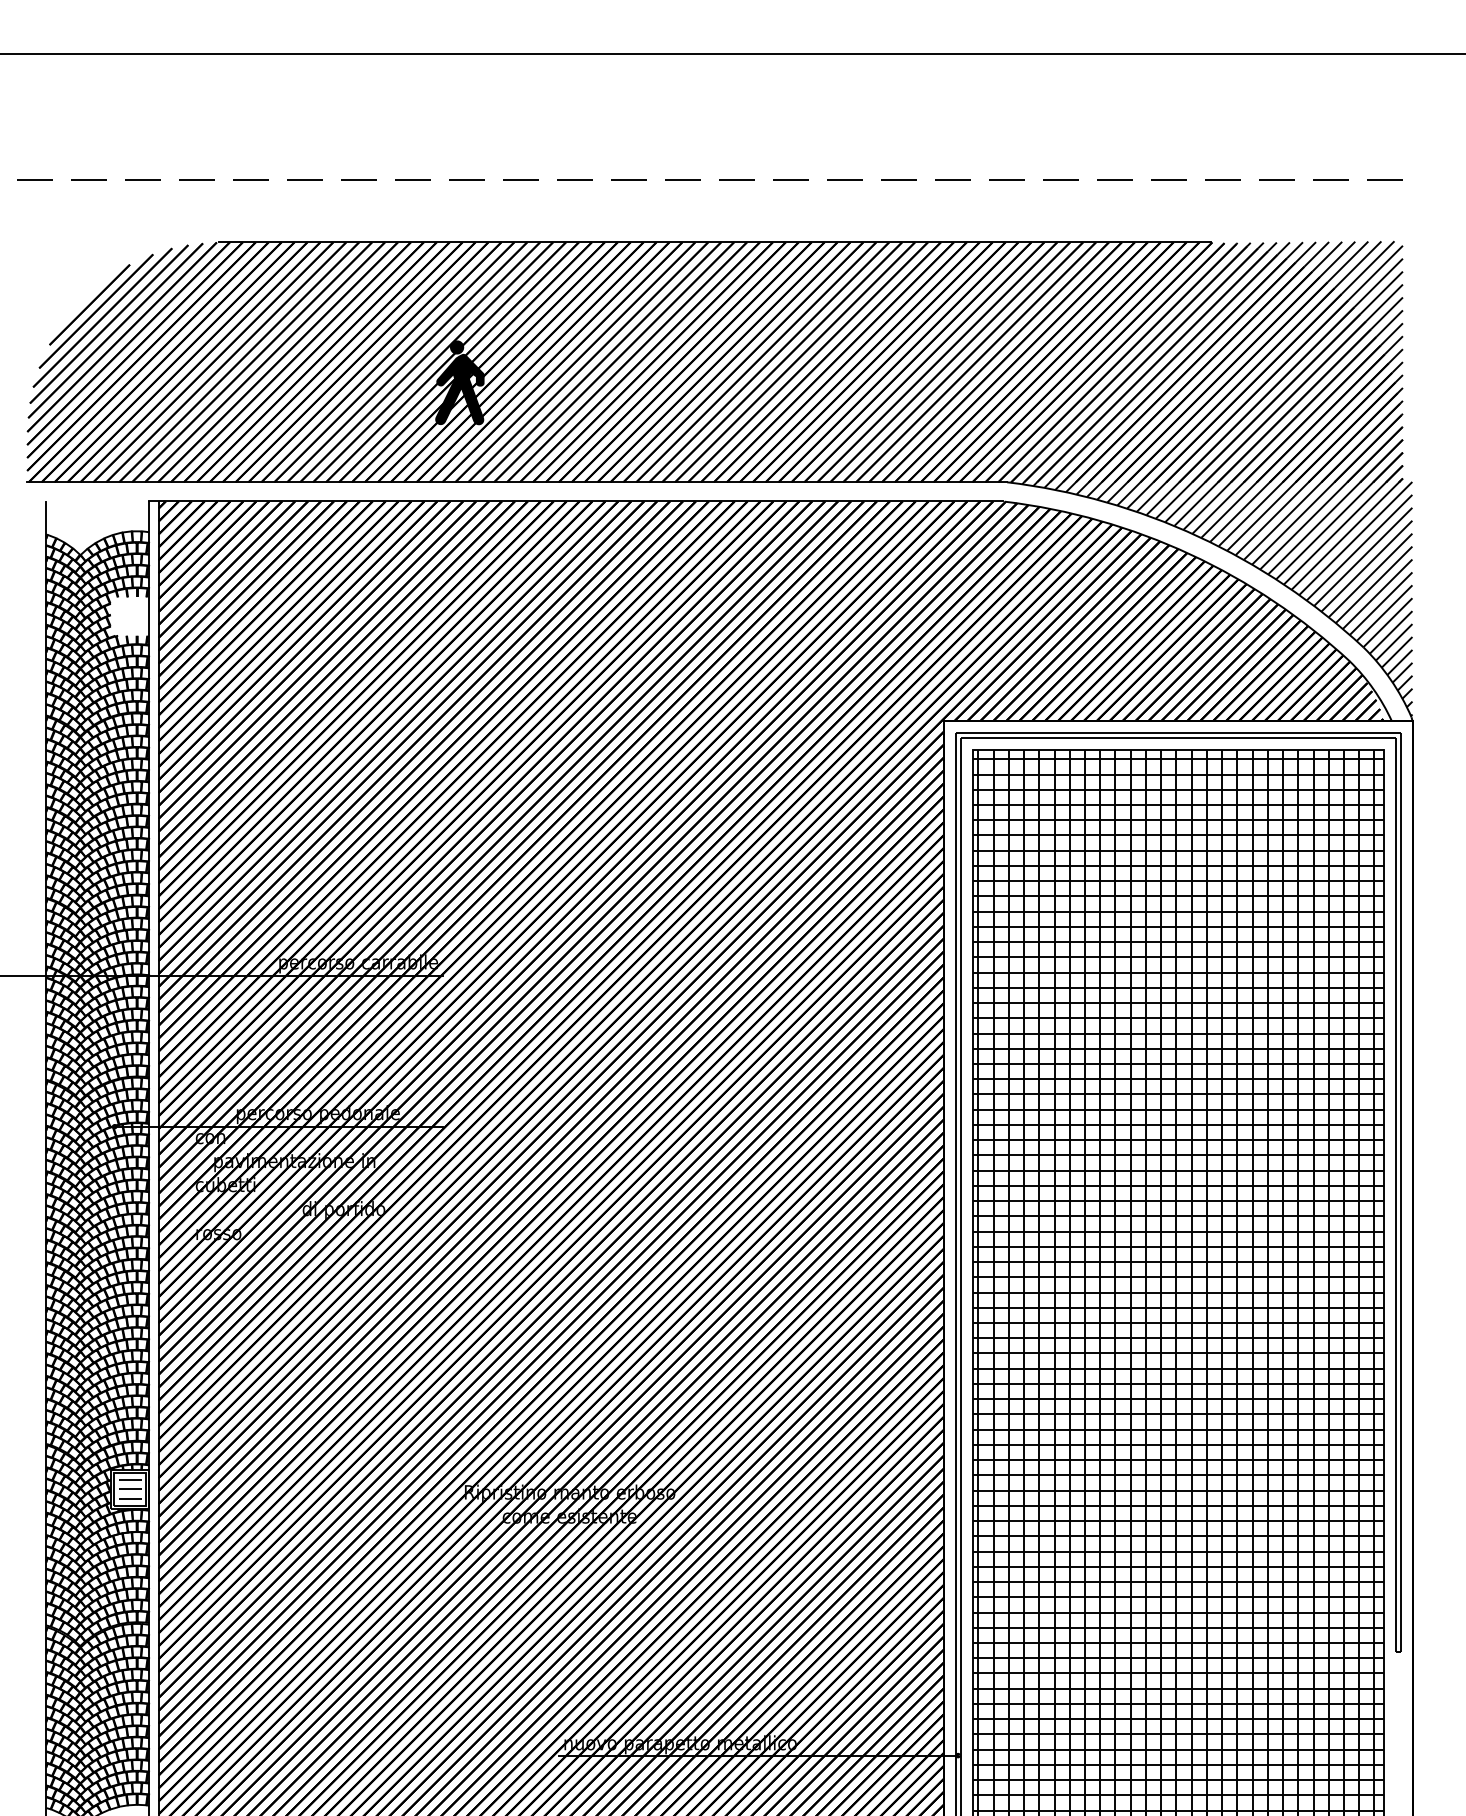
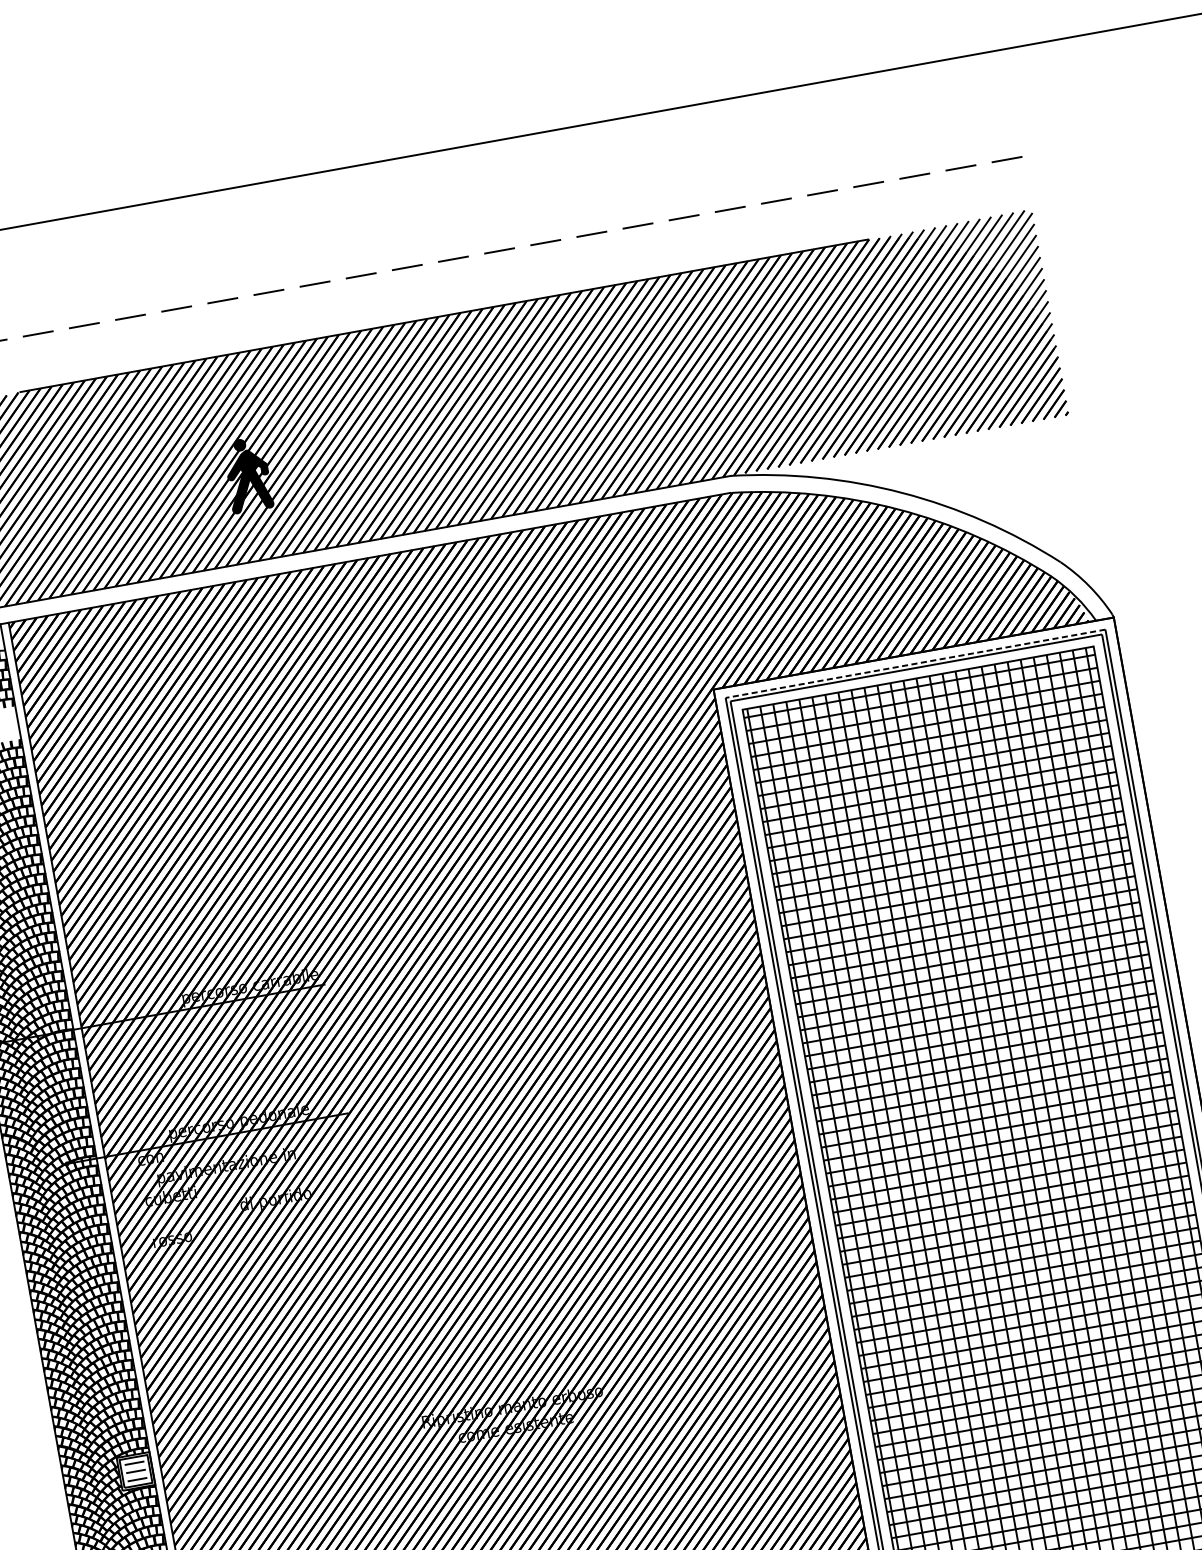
hatch: (1211, 598) -> (923, 543), removed
line: (1177, 732) -> (914, 663), solid -> dashed

